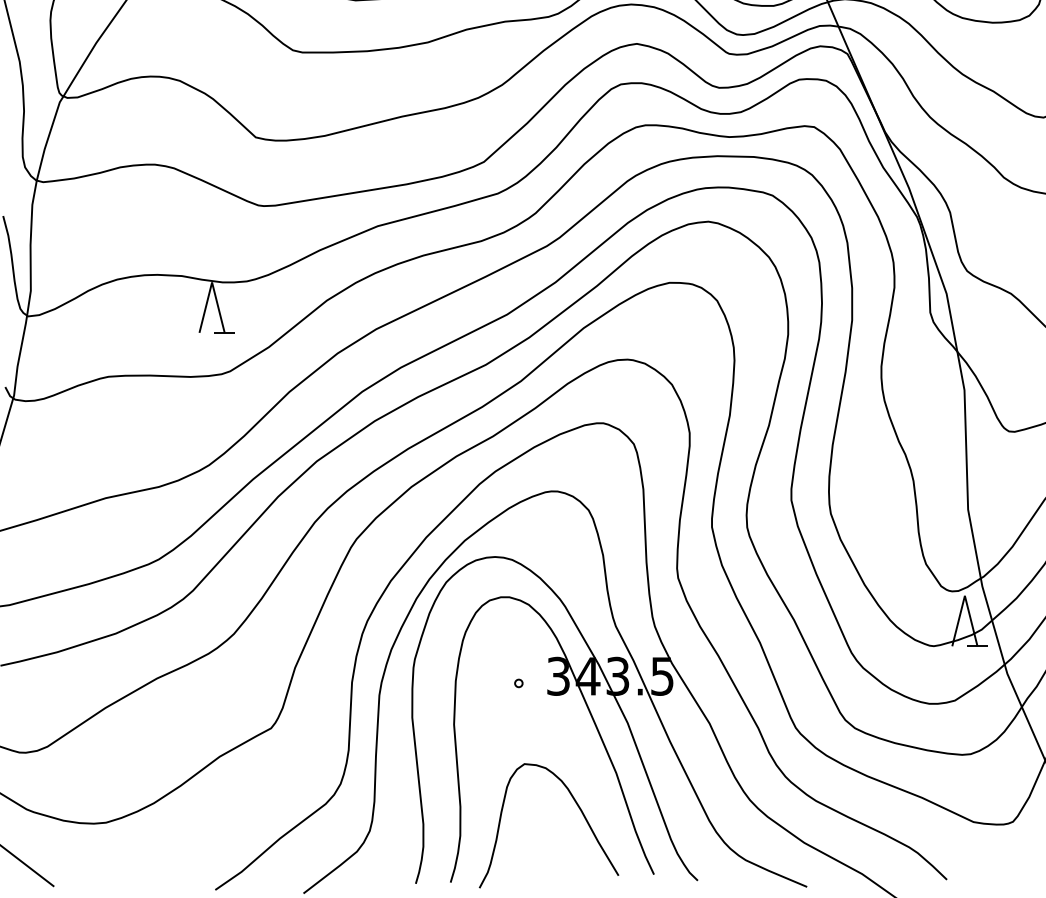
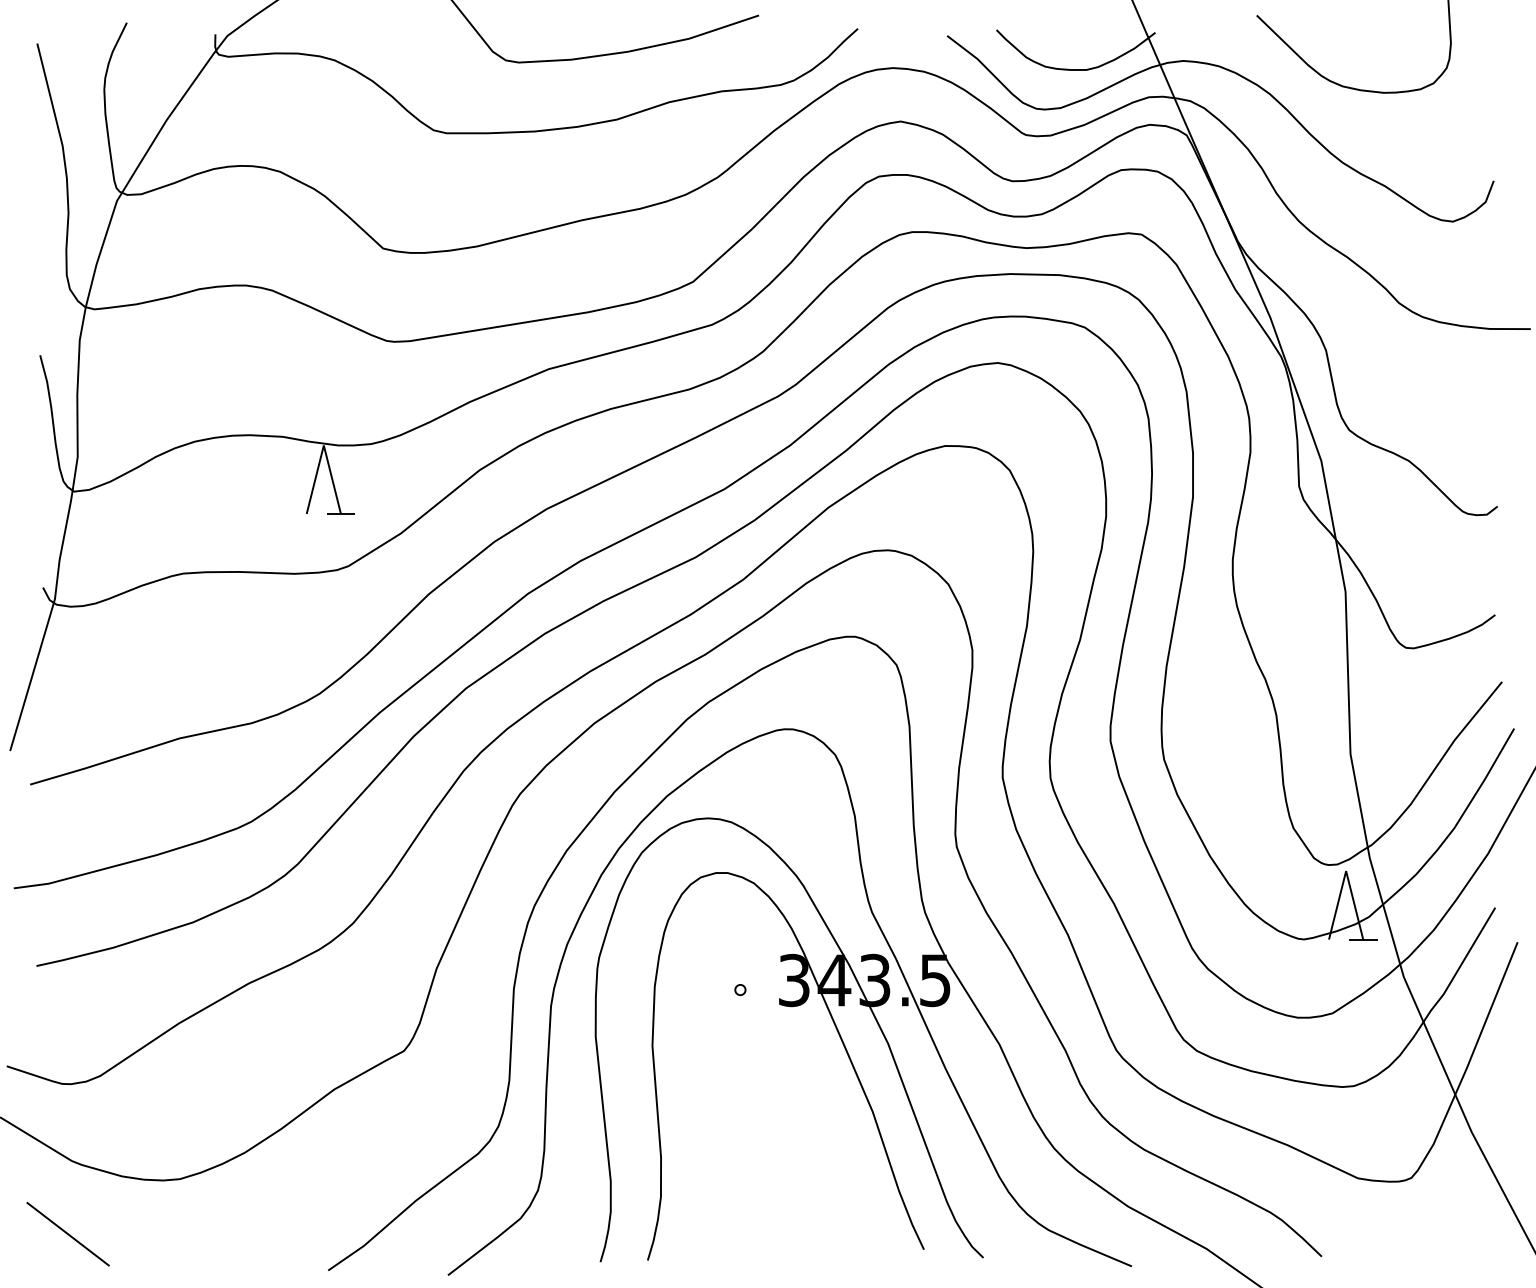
curve: (577, 806) -> (820, 1157), removed

